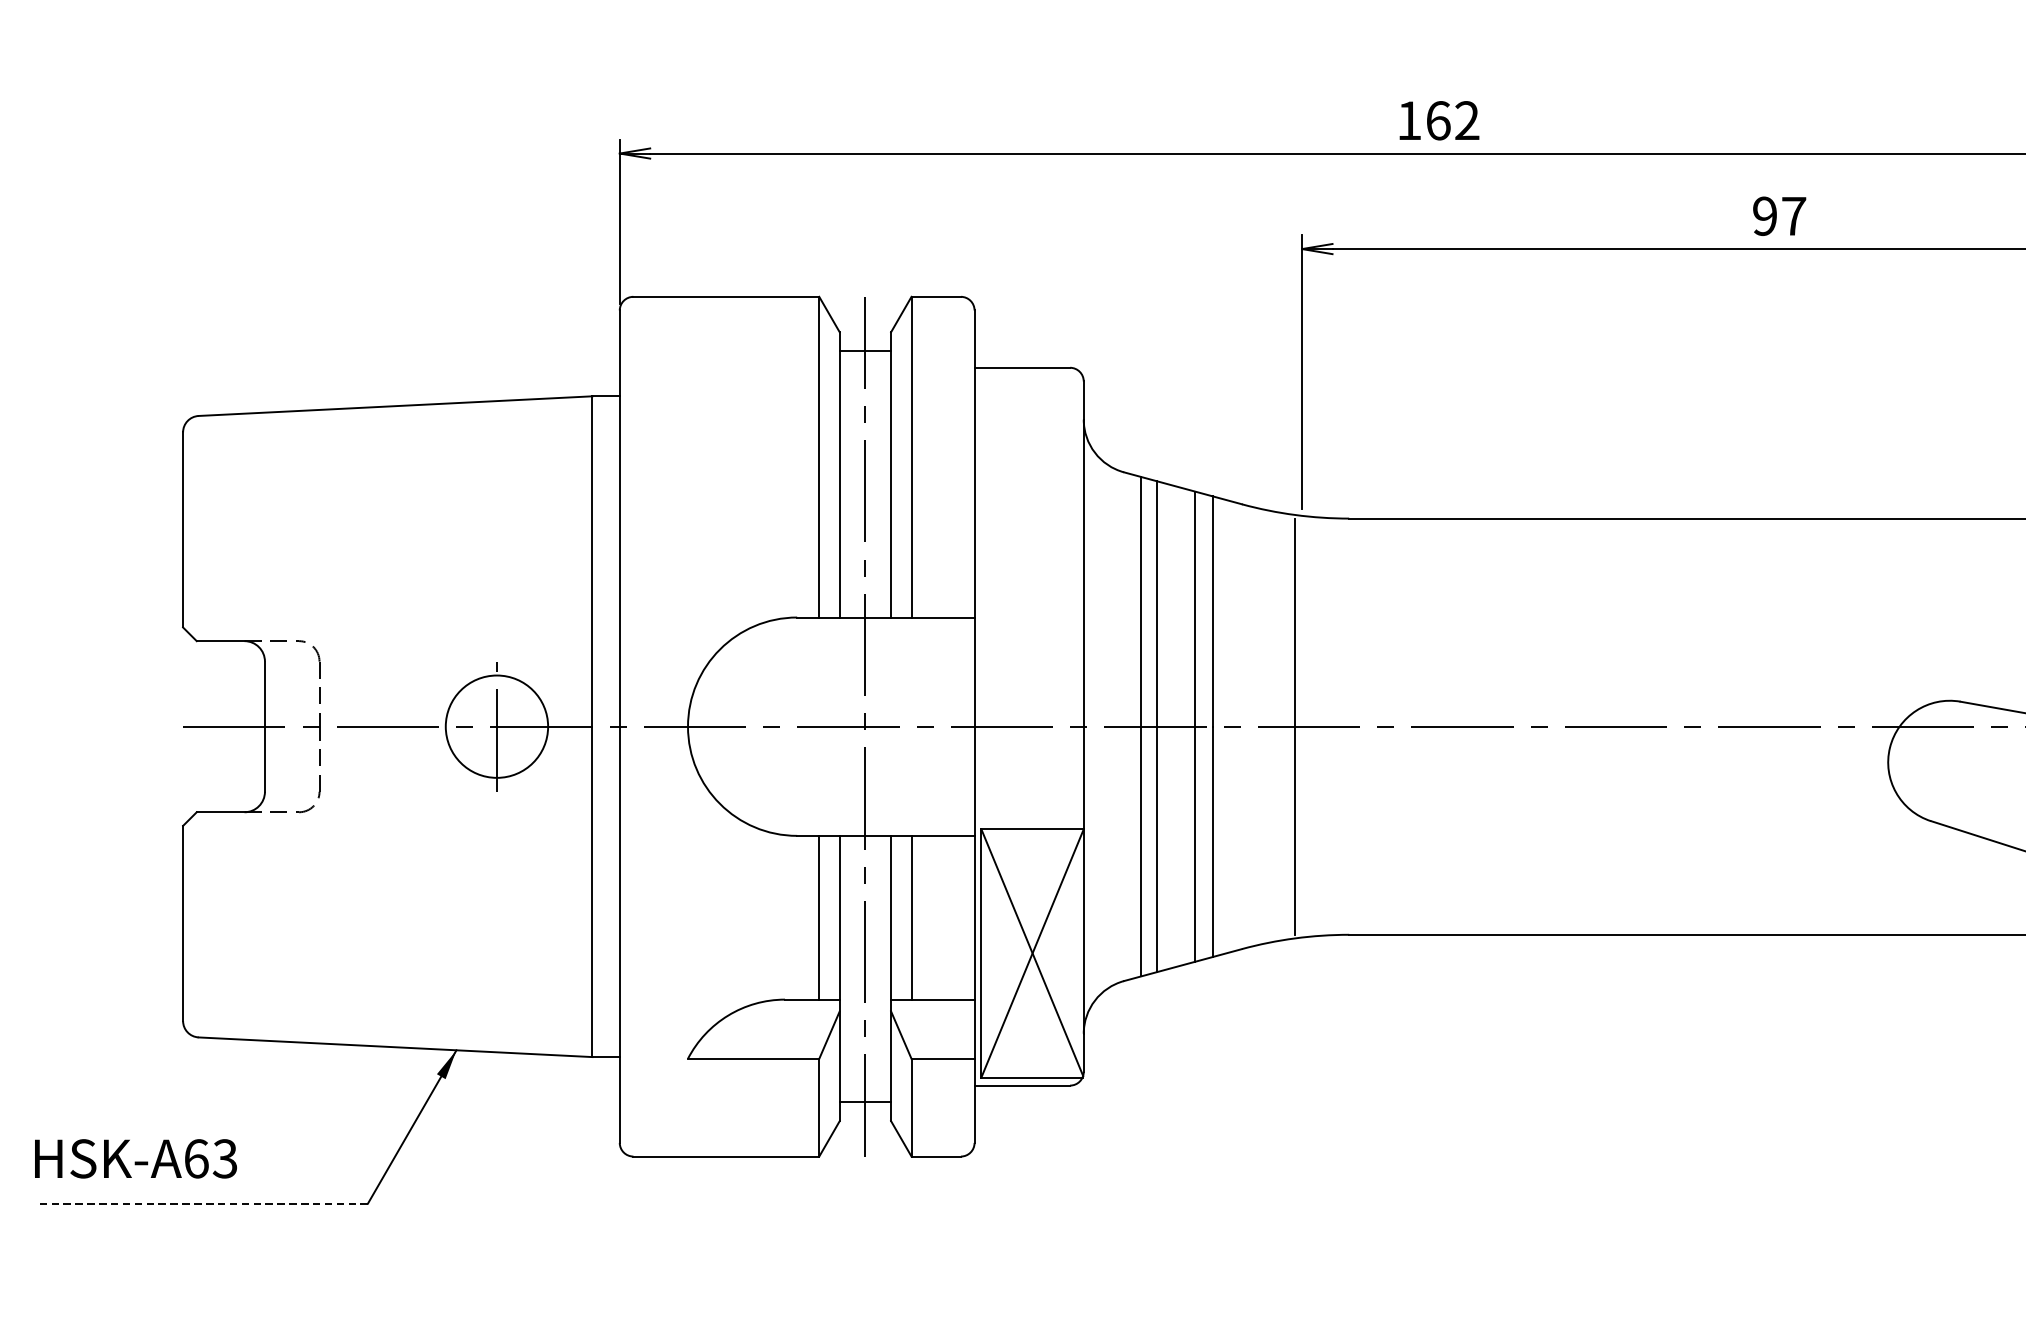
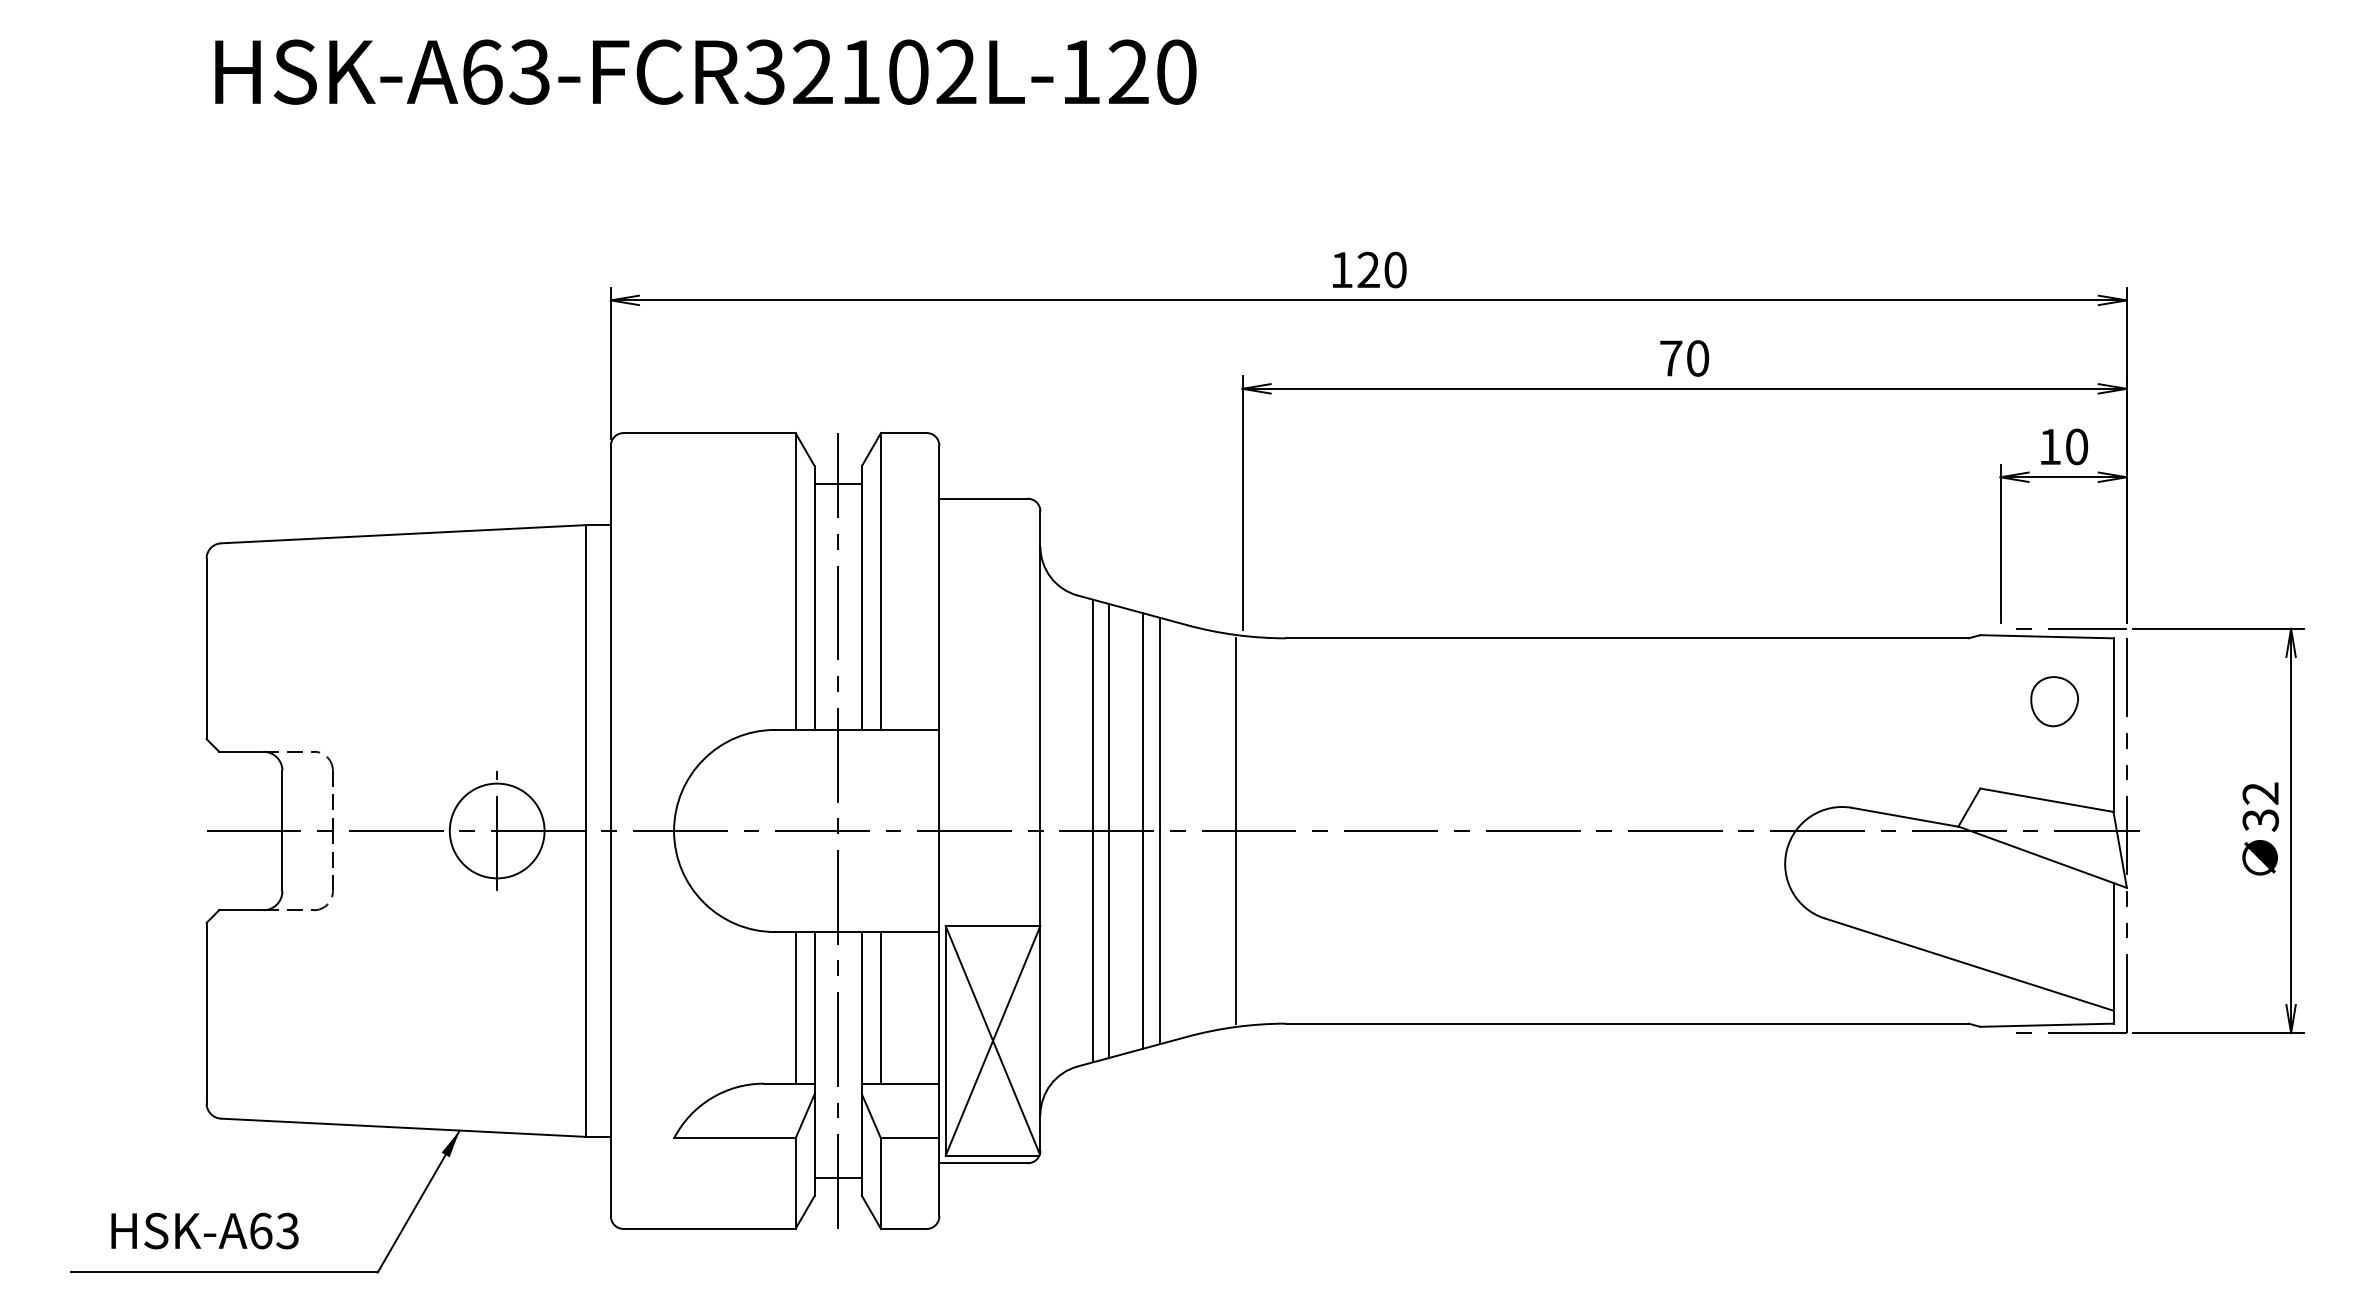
text: (1452, 120) -> (1381, 269), 162 -> 120
text: (1779, 216) -> (1684, 358), 97 -> 70
text: (135, 1158) -> (204, 1230), moved
line: (202, 1203) -> (224, 1272), dashed -> solid

